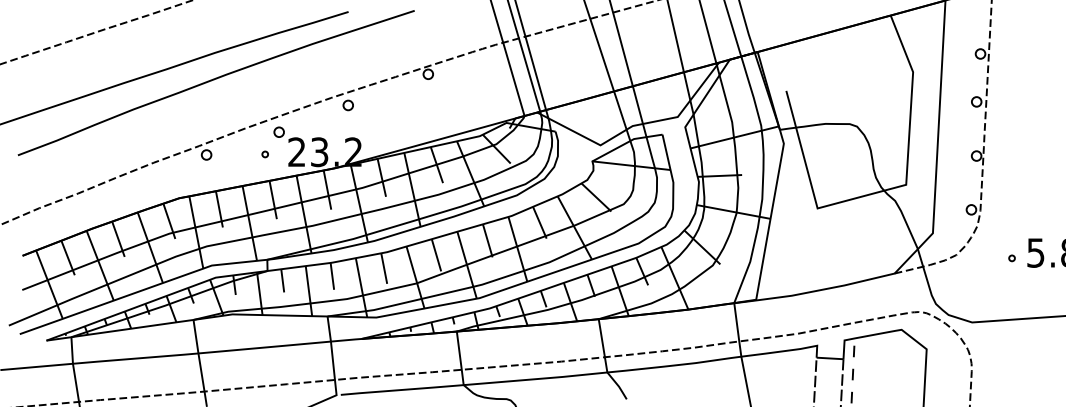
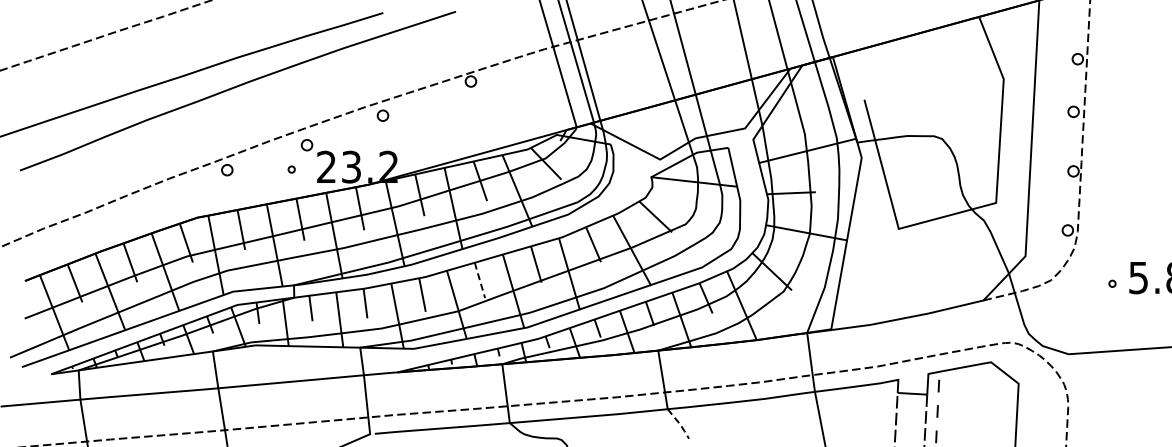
line: (437, 255) -> (480, 280), solid -> dashed
line: (618, 386) -> (679, 424), solid -> dashed

